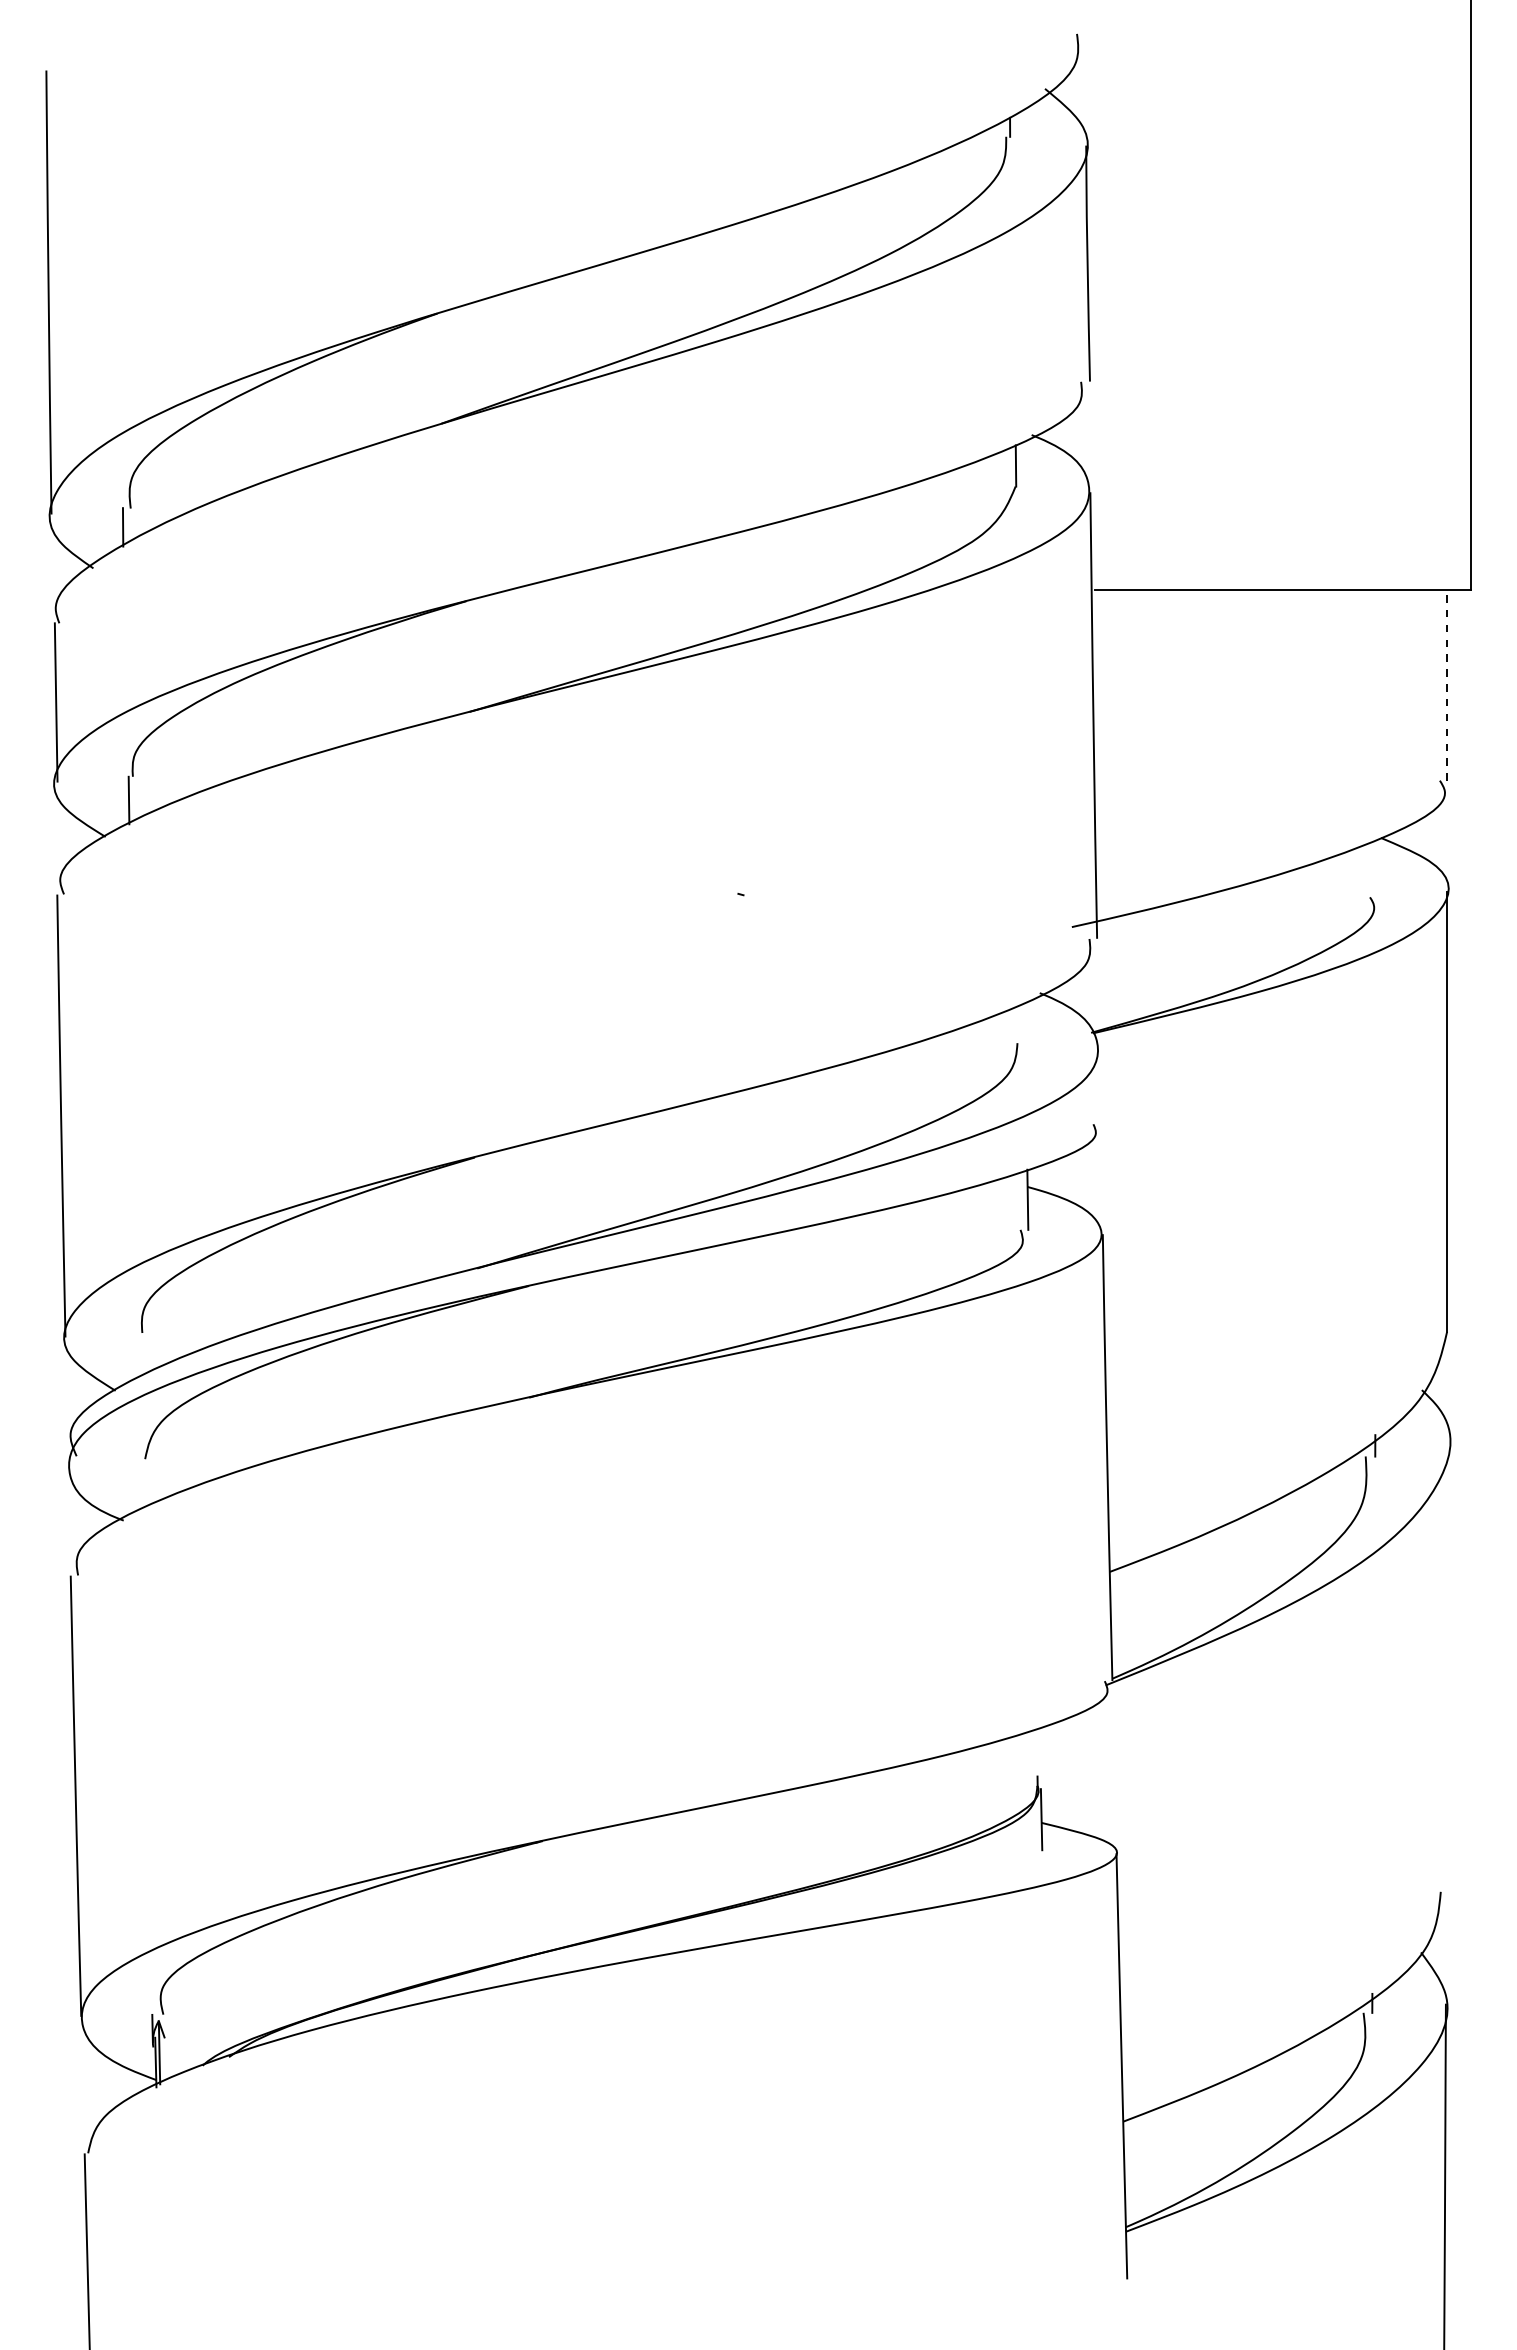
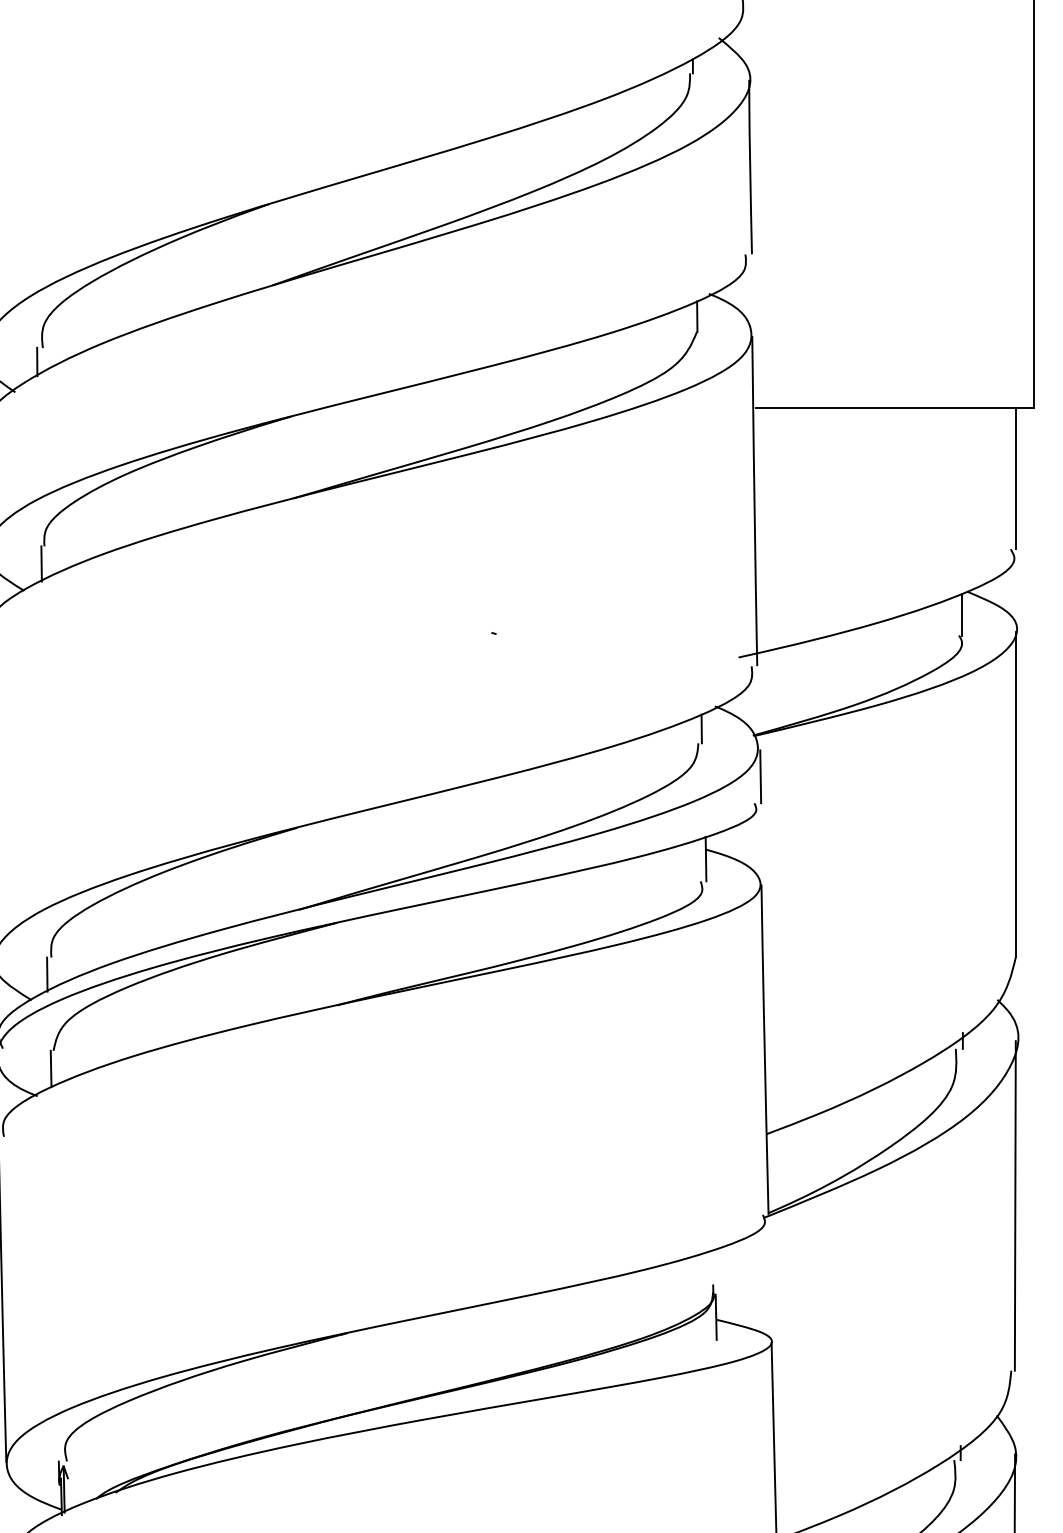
line: (1447, 684) -> (1016, 478), dashed -> solid
line: (1373, 868) -> (961, 614), added
line: (1021, 1023) -> (701, 728), added
line: (1101, 1088) -> (760, 776), added
line: (136, 1356) -> (47, 974), added
line: (141, 1483) -> (50, 1068), added
line: (1445, 1668) -> (1014, 1205), added

